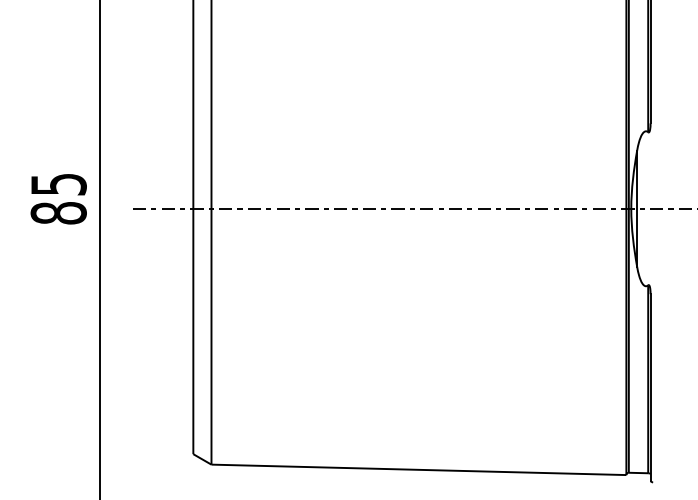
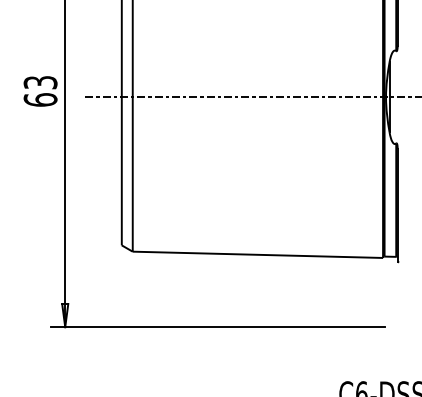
text: (58, 199) -> (40, 91), 85 -> 63

